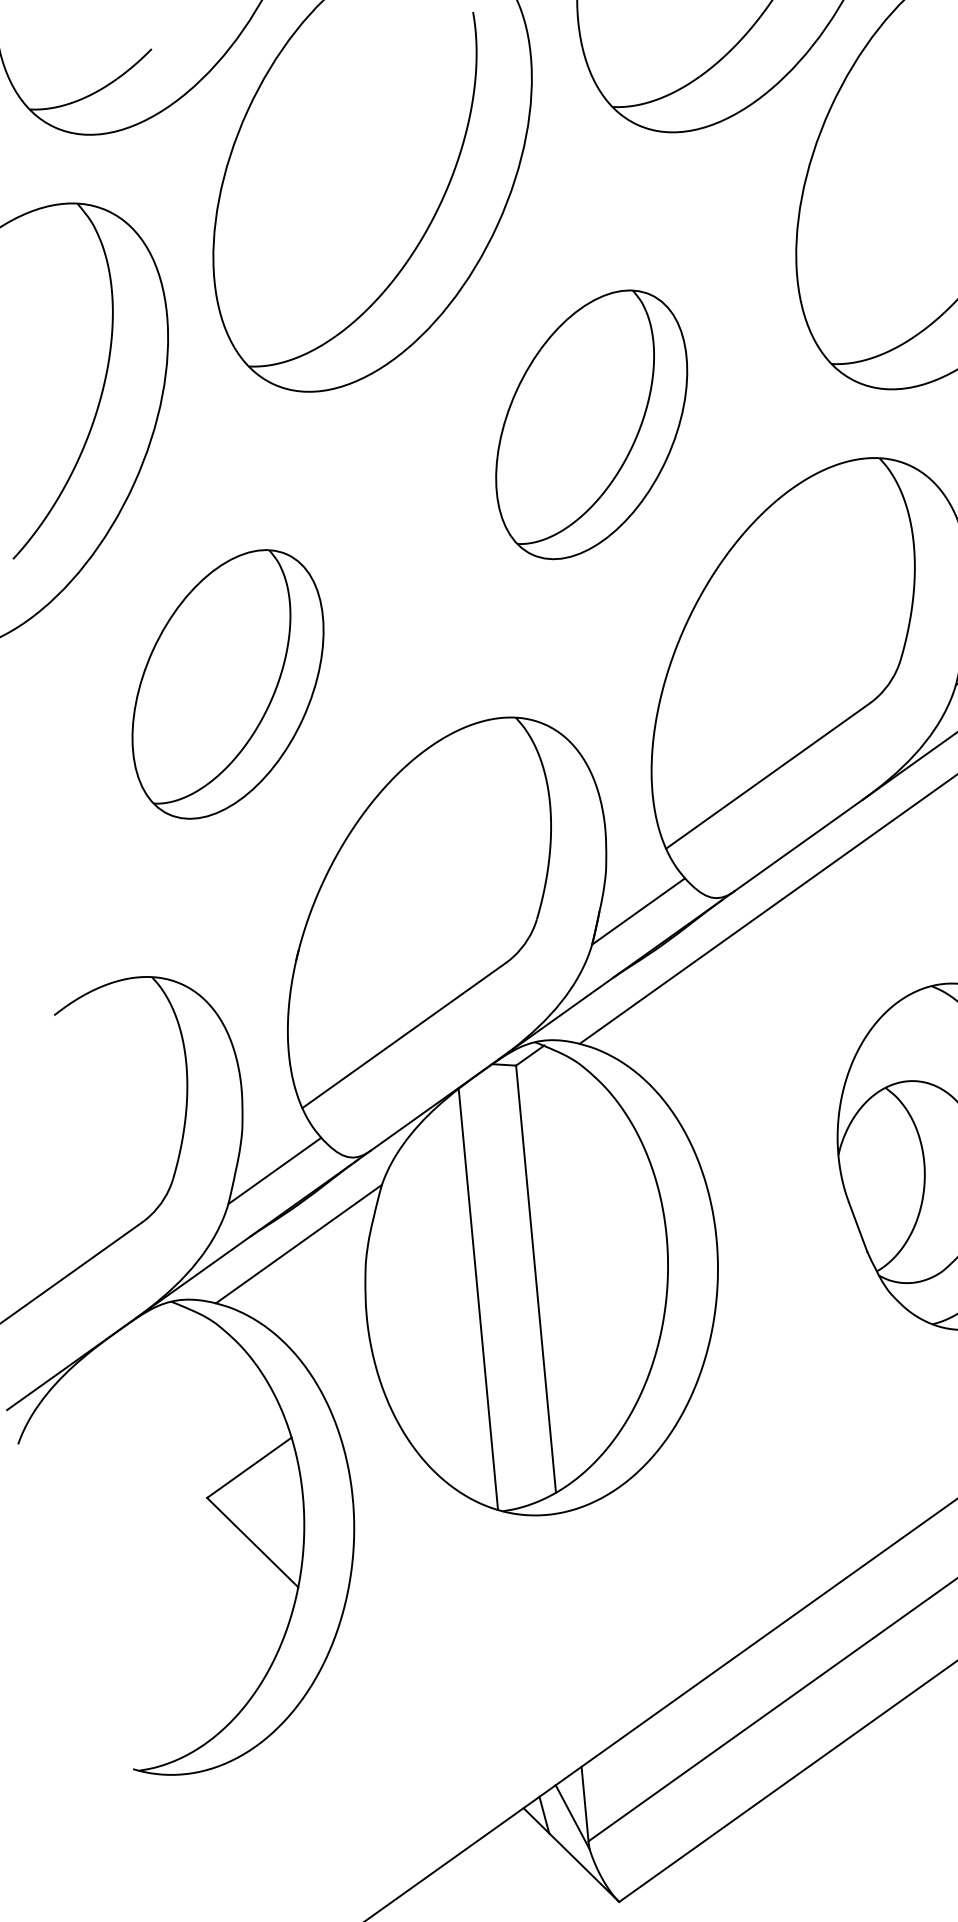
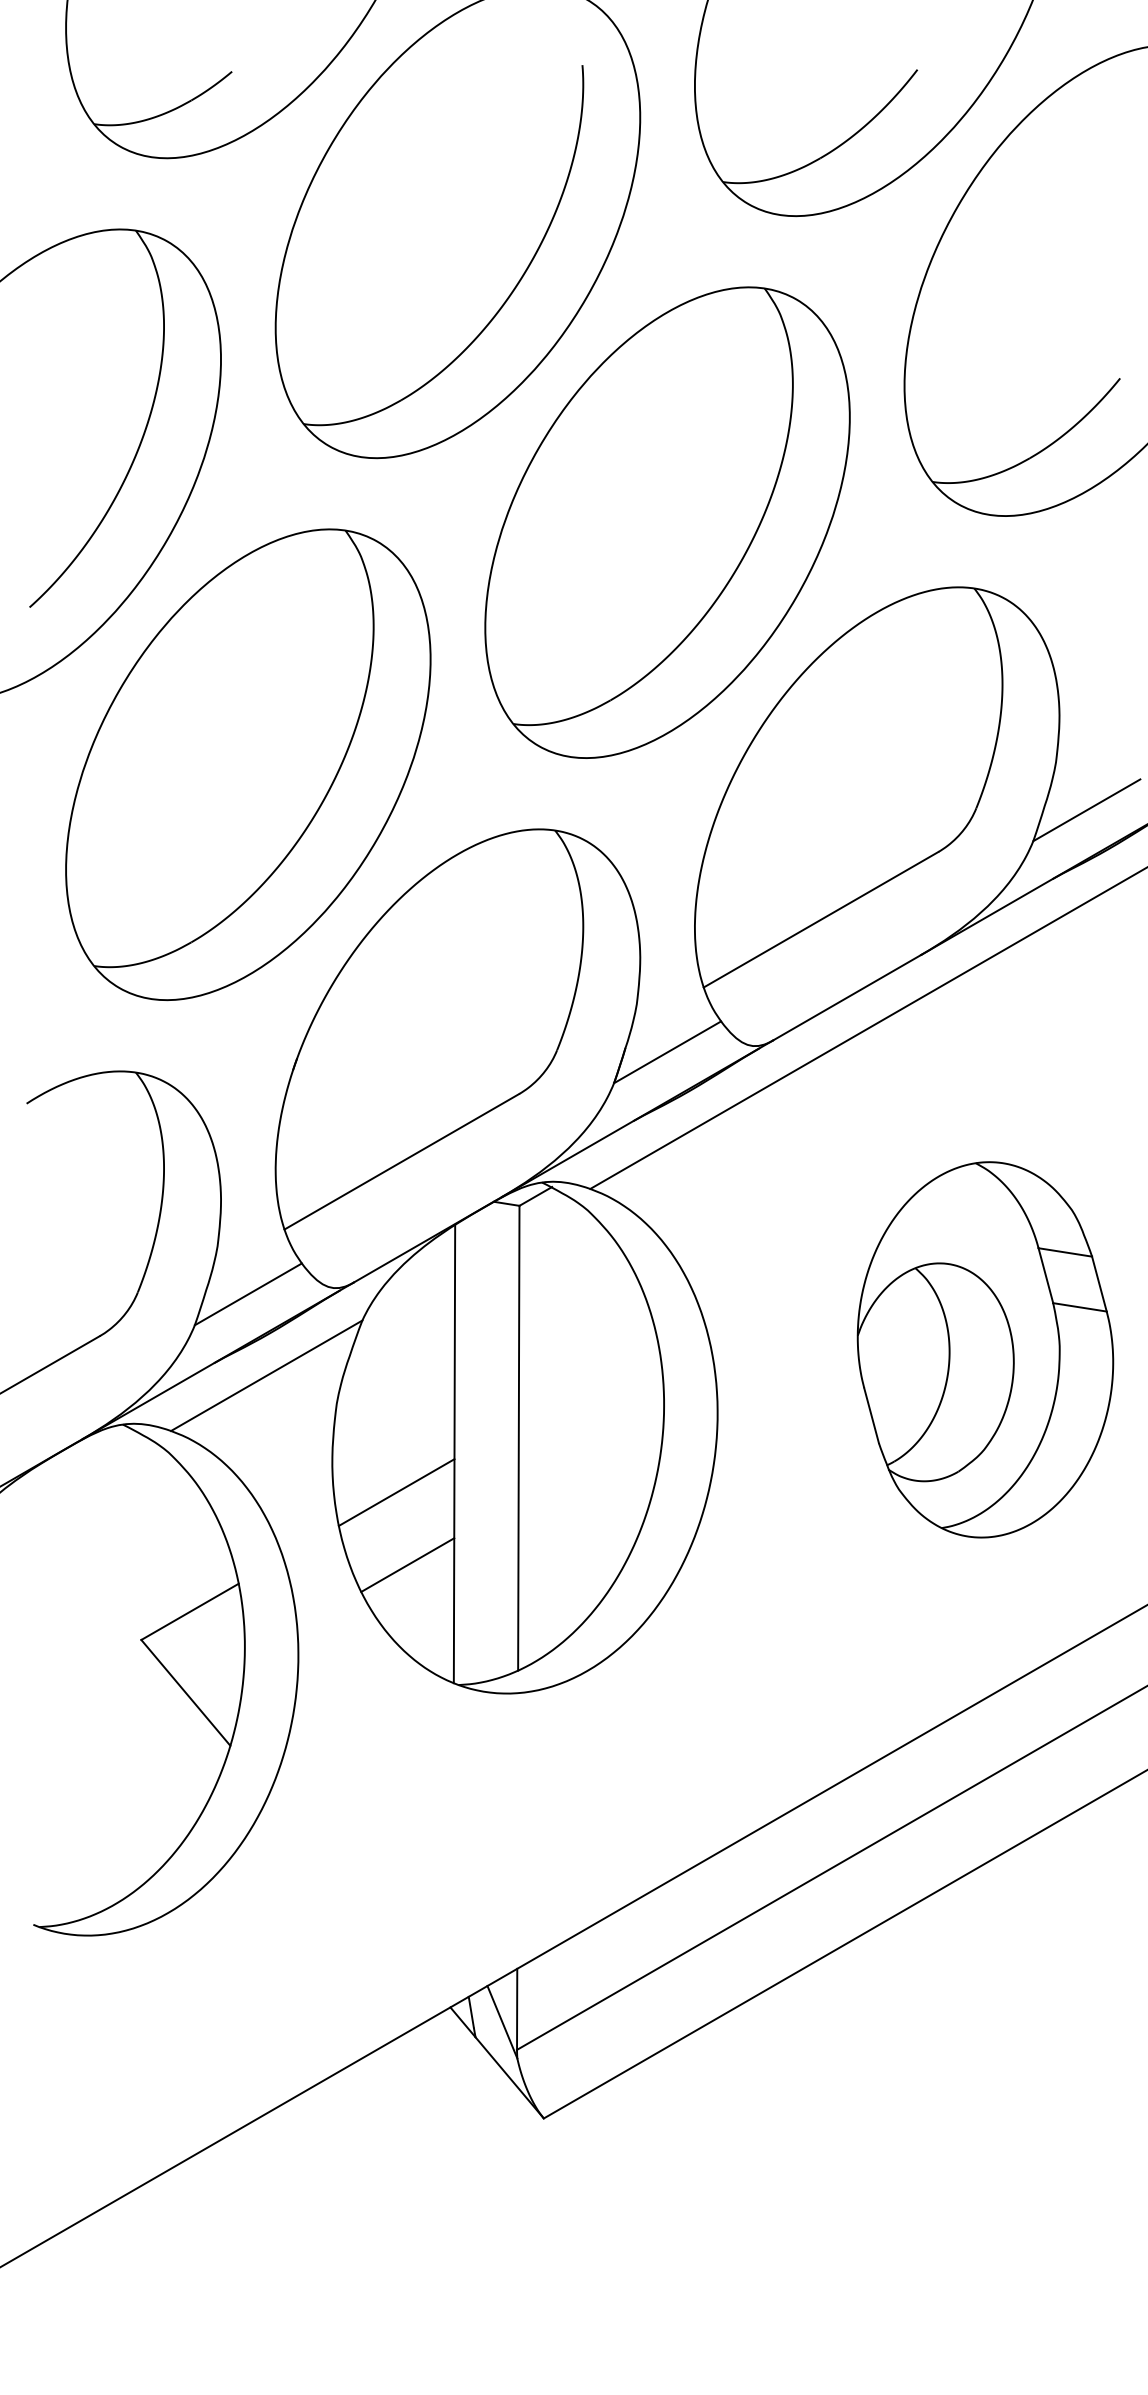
part: (591, 424) -> (667, 522), size x1.67
part: (228, 684) -> (248, 764), size x1.67
line: (428, 1339) -> (396, 1492), added
line: (444, 1405) -> (407, 1564), added

